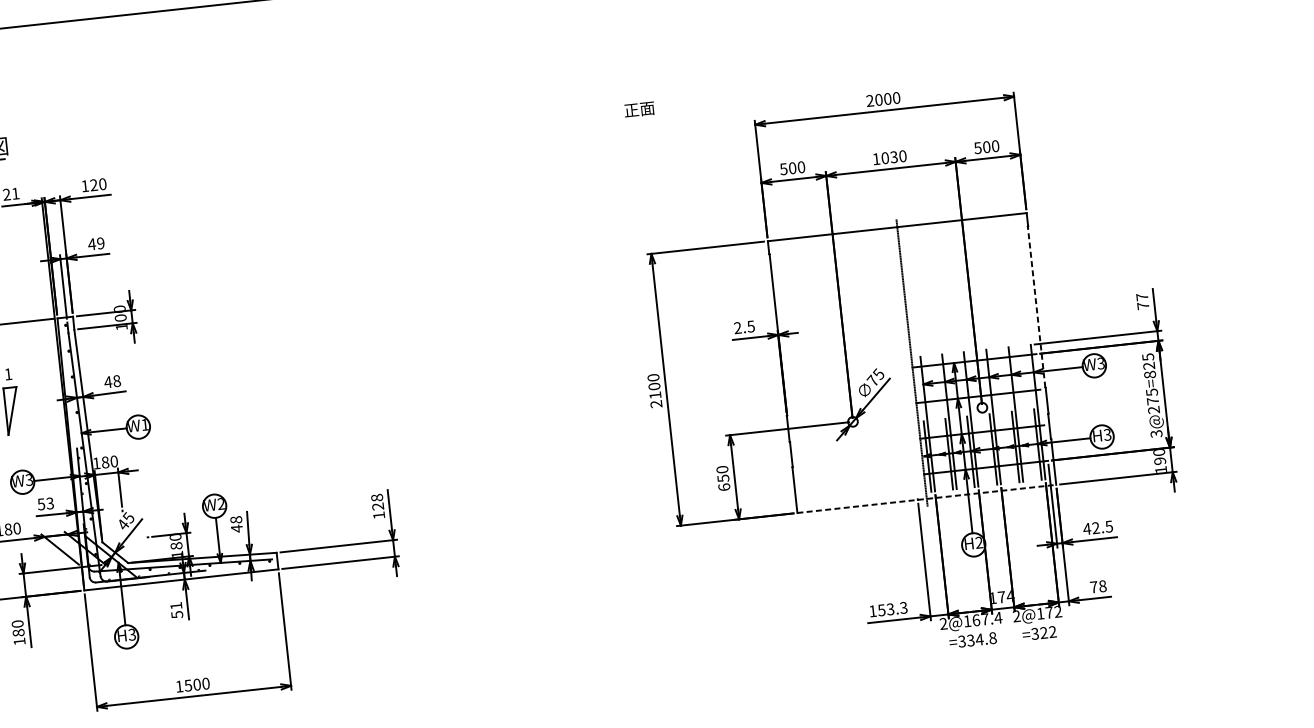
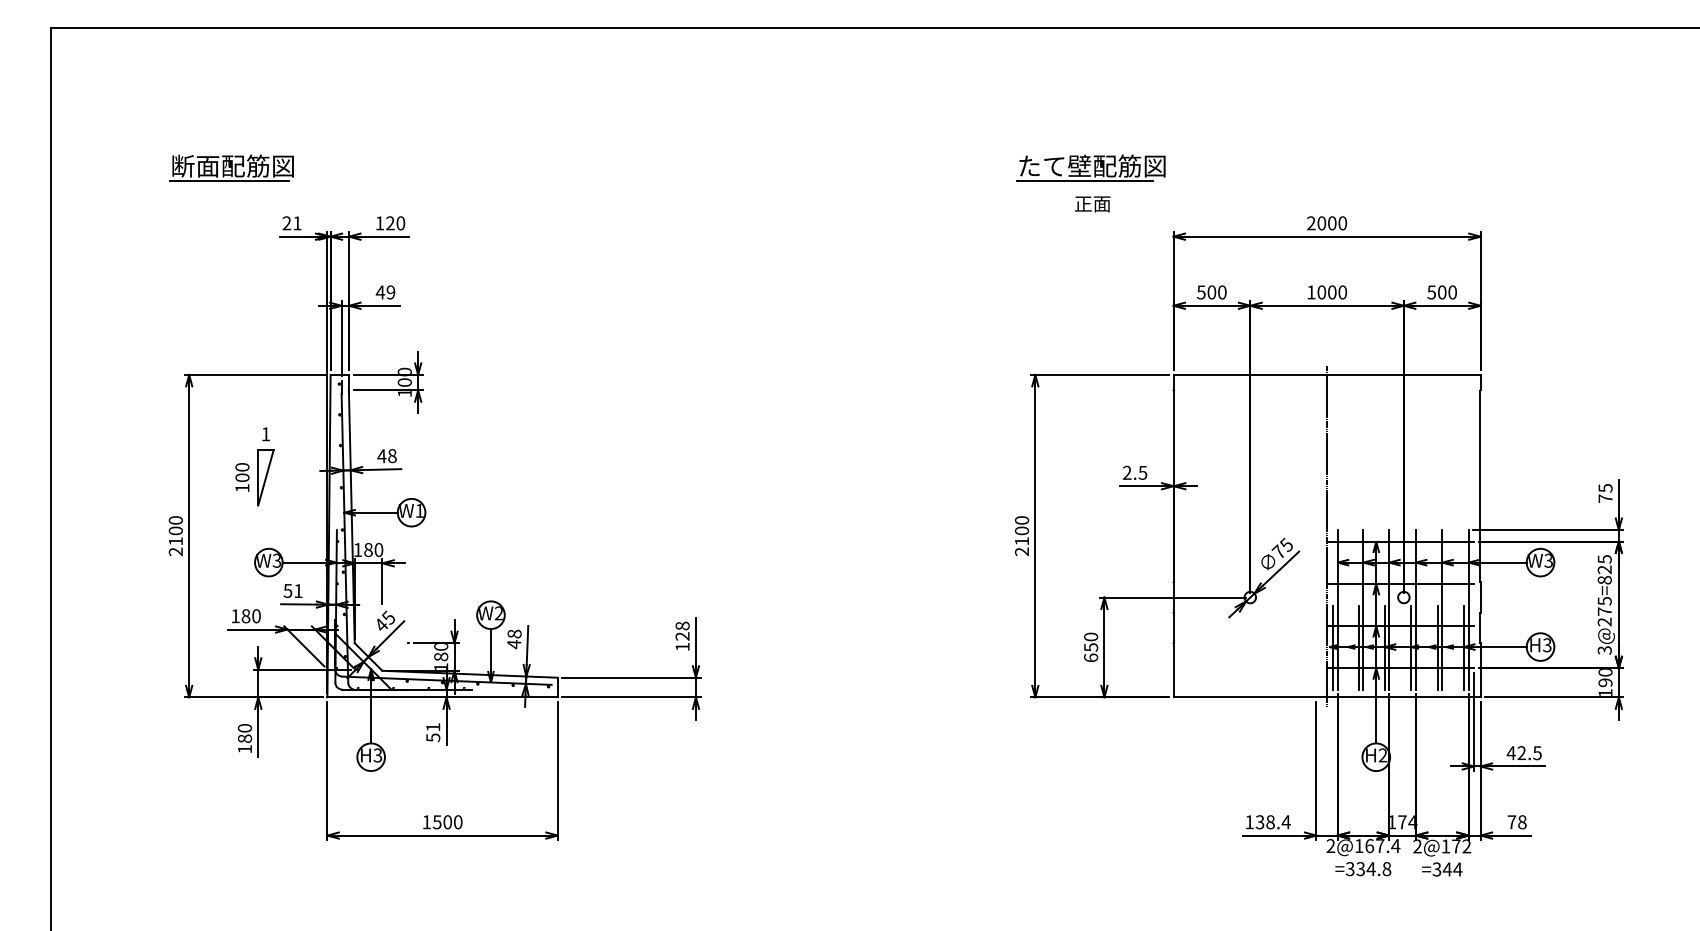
part: (678, 74) -> (1090, 167), added
text: (639, 109) -> (1092, 204), moved
text: (893, 157) -> (1331, 292), 1030 -> 1000
text: (1142, 296) -> (1605, 487), 77 -> 75
line: (1036, 307) -> (1480, 486), dashed -> solid
line: (927, 499) -> (1327, 697), dashed -> solid
text: (50, 503) -> (298, 591), 53 -> 51
text: (893, 609) -> (1273, 822), 153.3 -> 138.4
text: (1048, 632) -> (1452, 869), =322 -> =344

